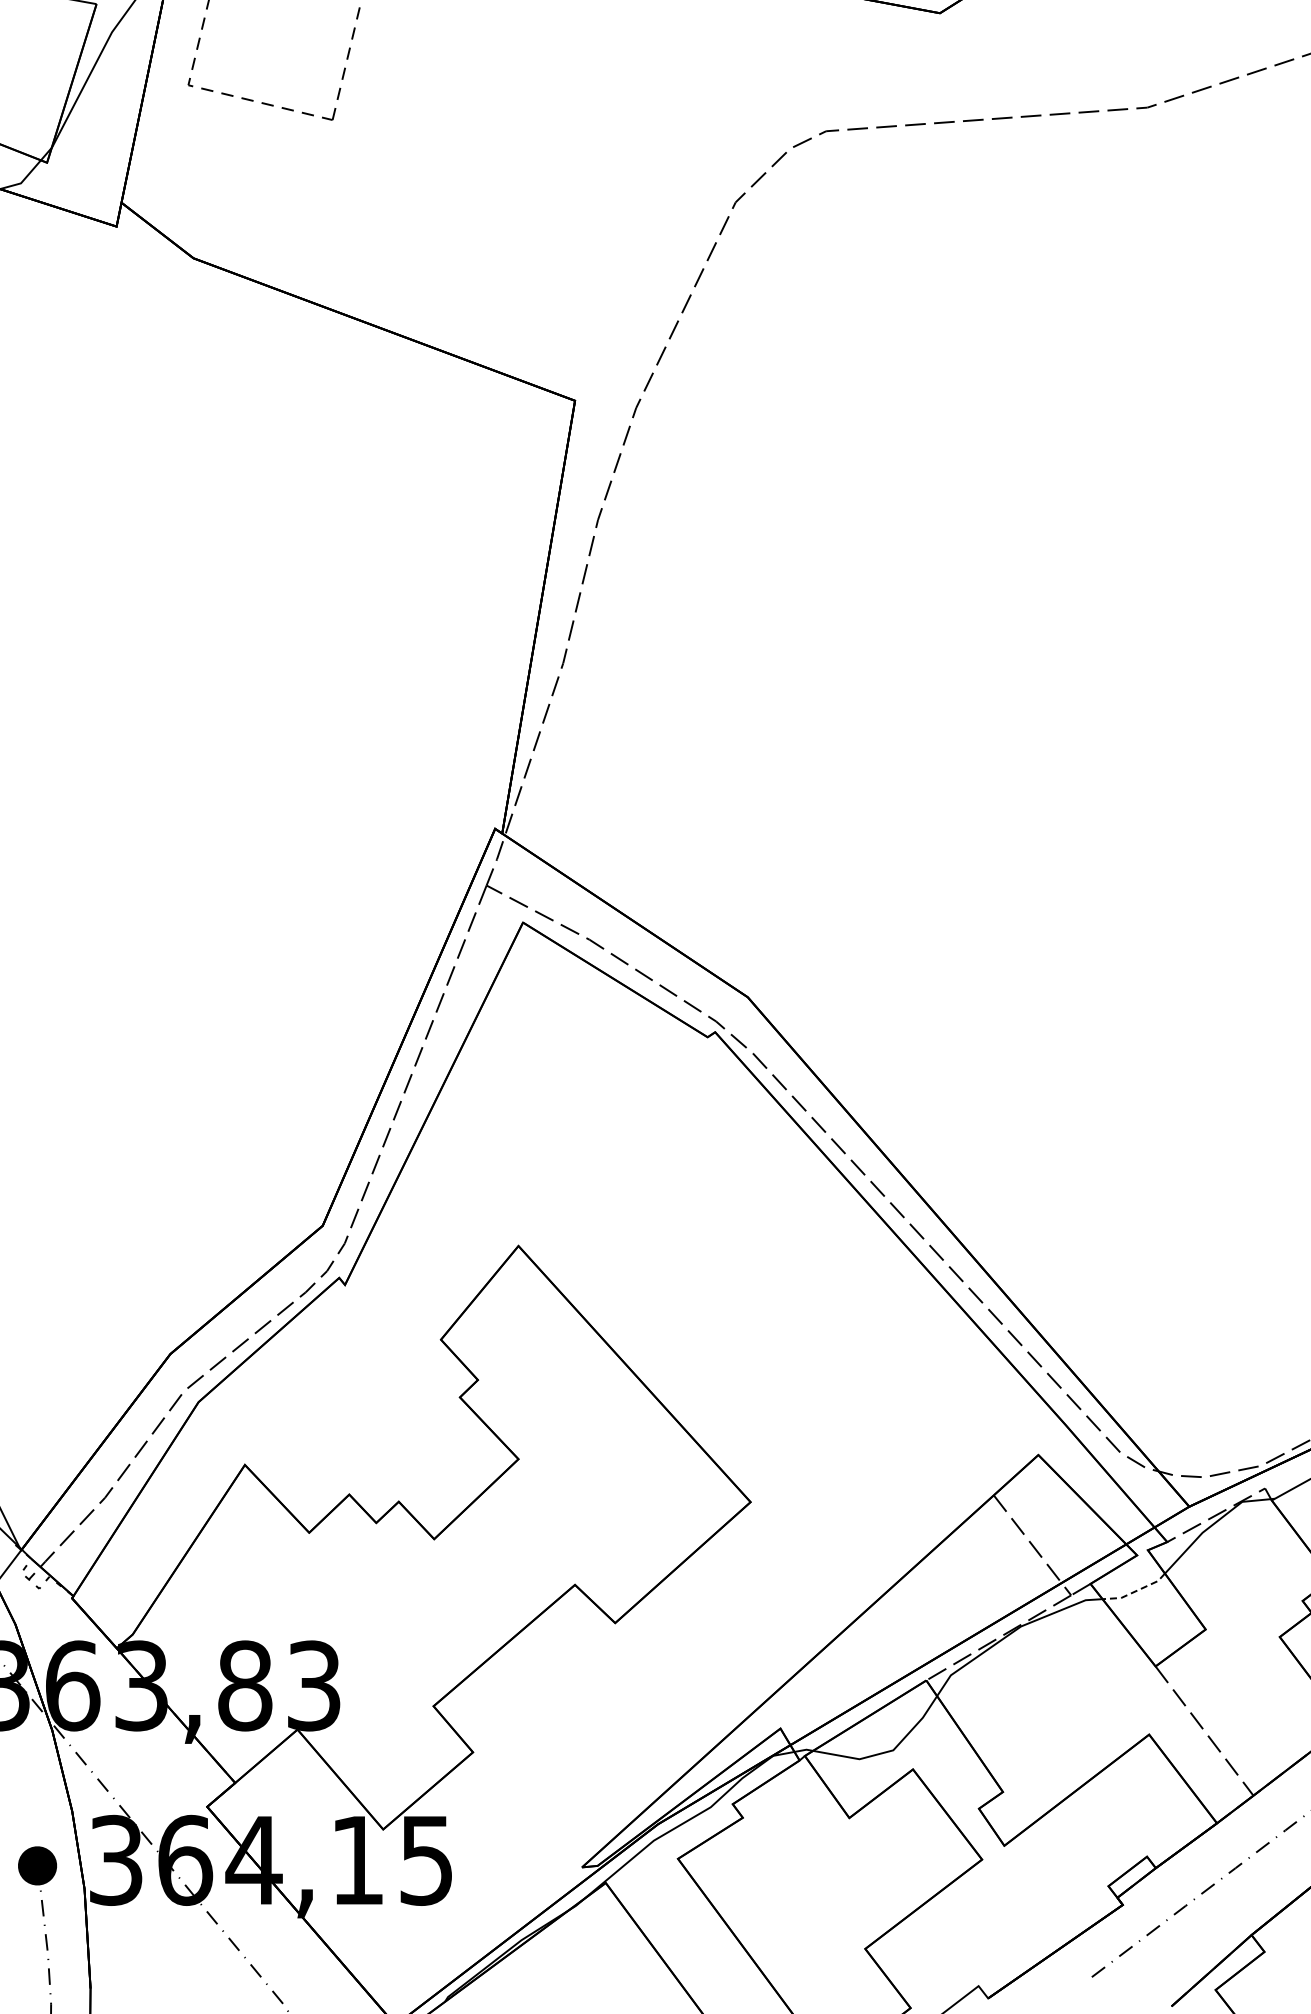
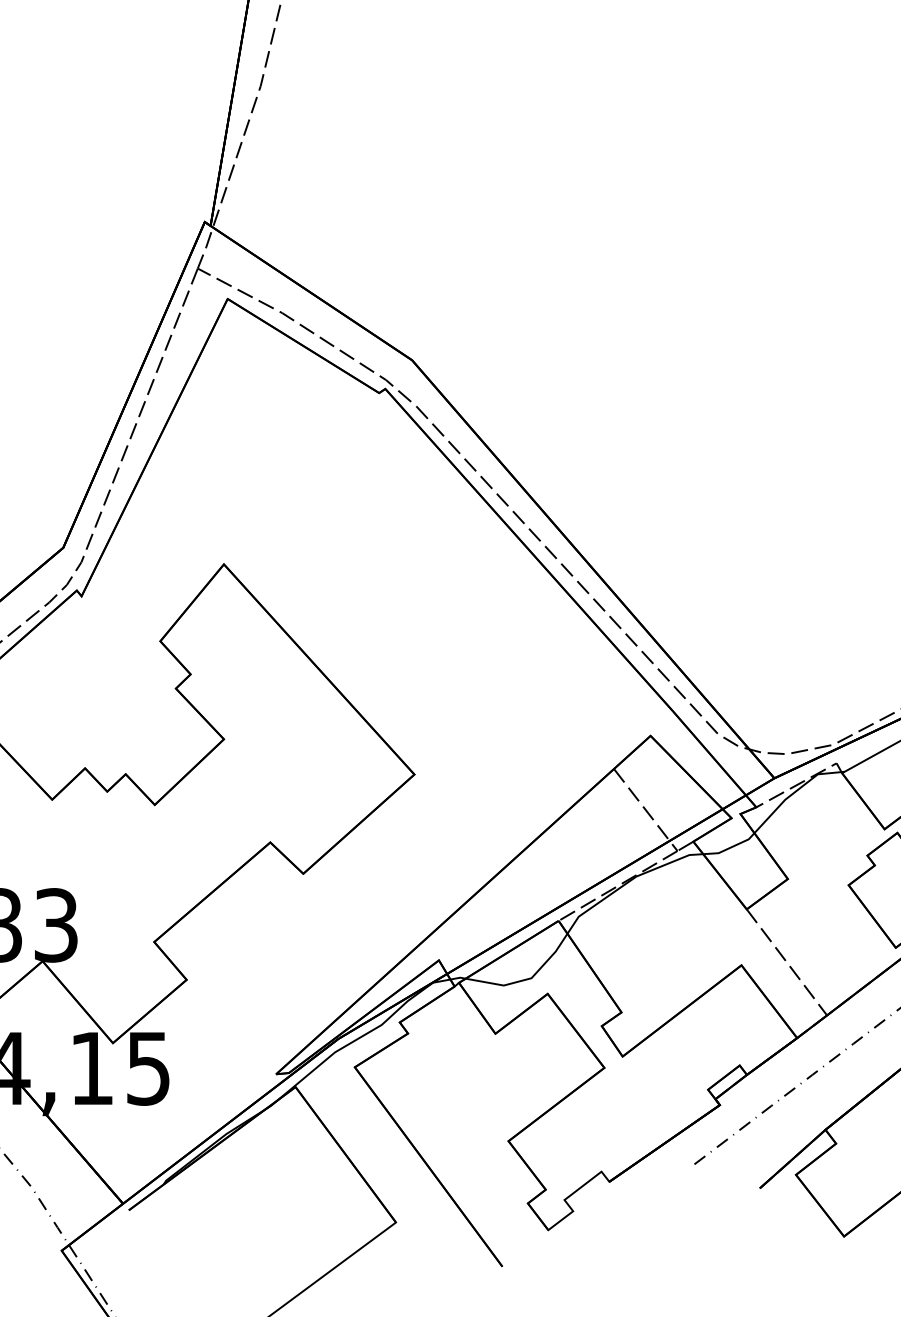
line: (1135, 1591) -> (730, 847), dashed -> solid

